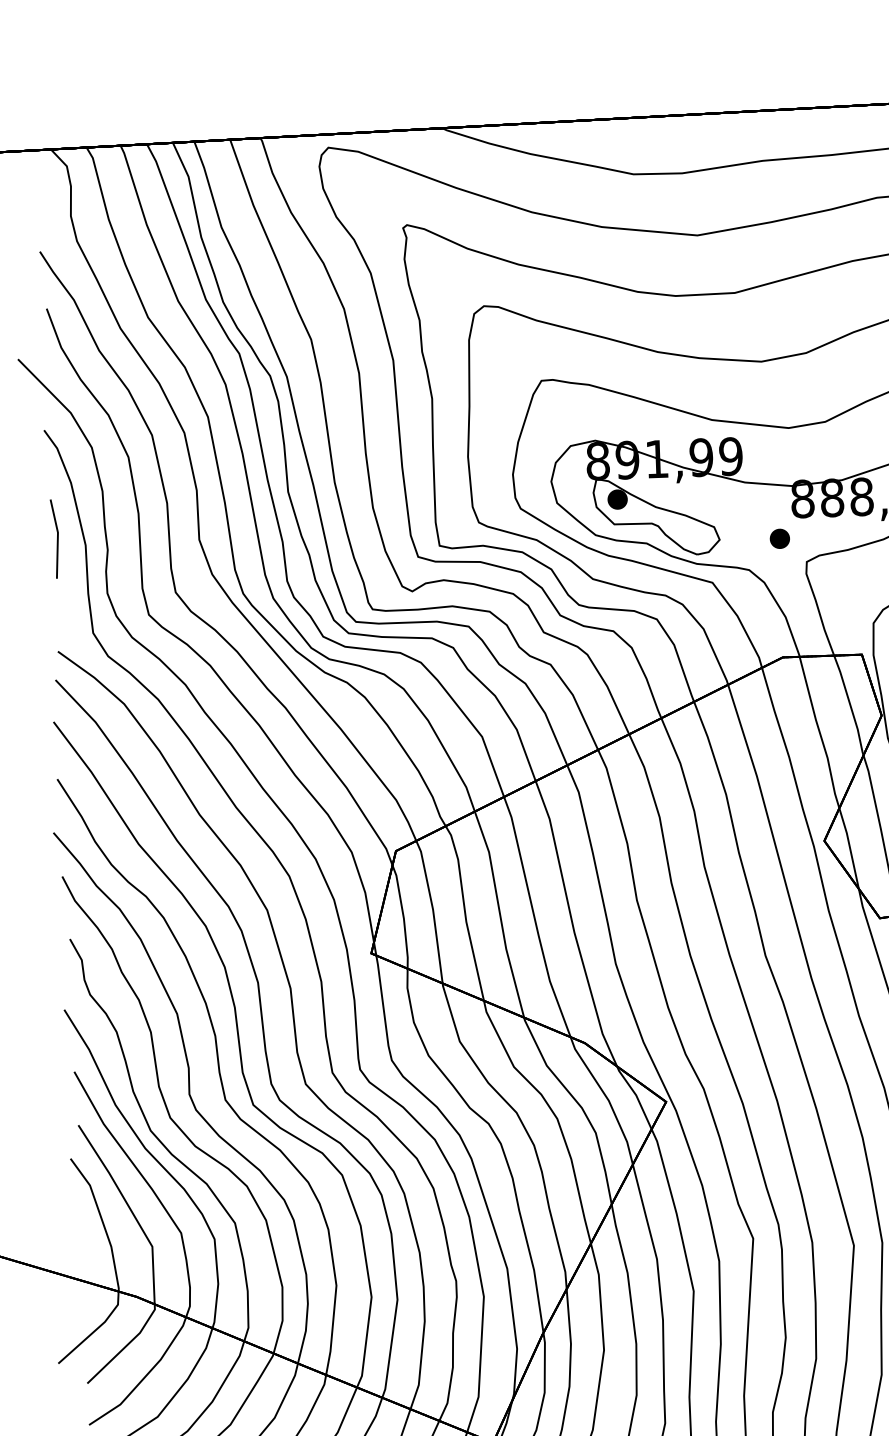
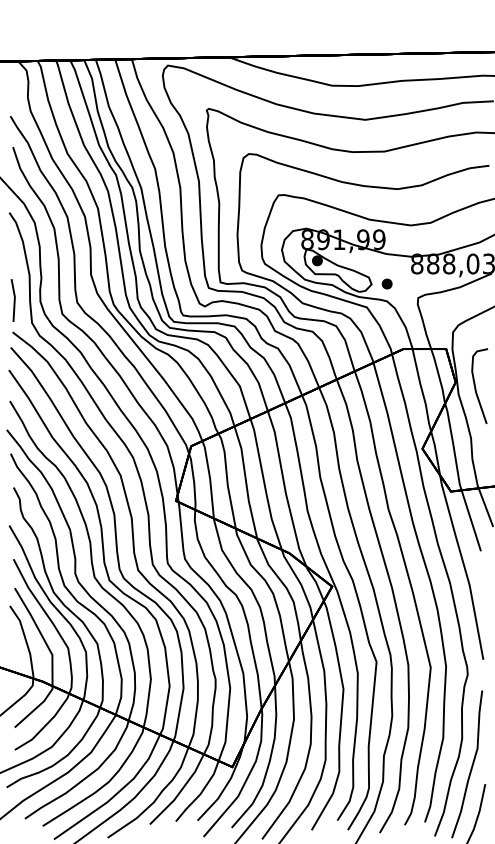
part: (778, 537) -> (386, 283), moved
line: (55, 539) -> (13, 300), moved

